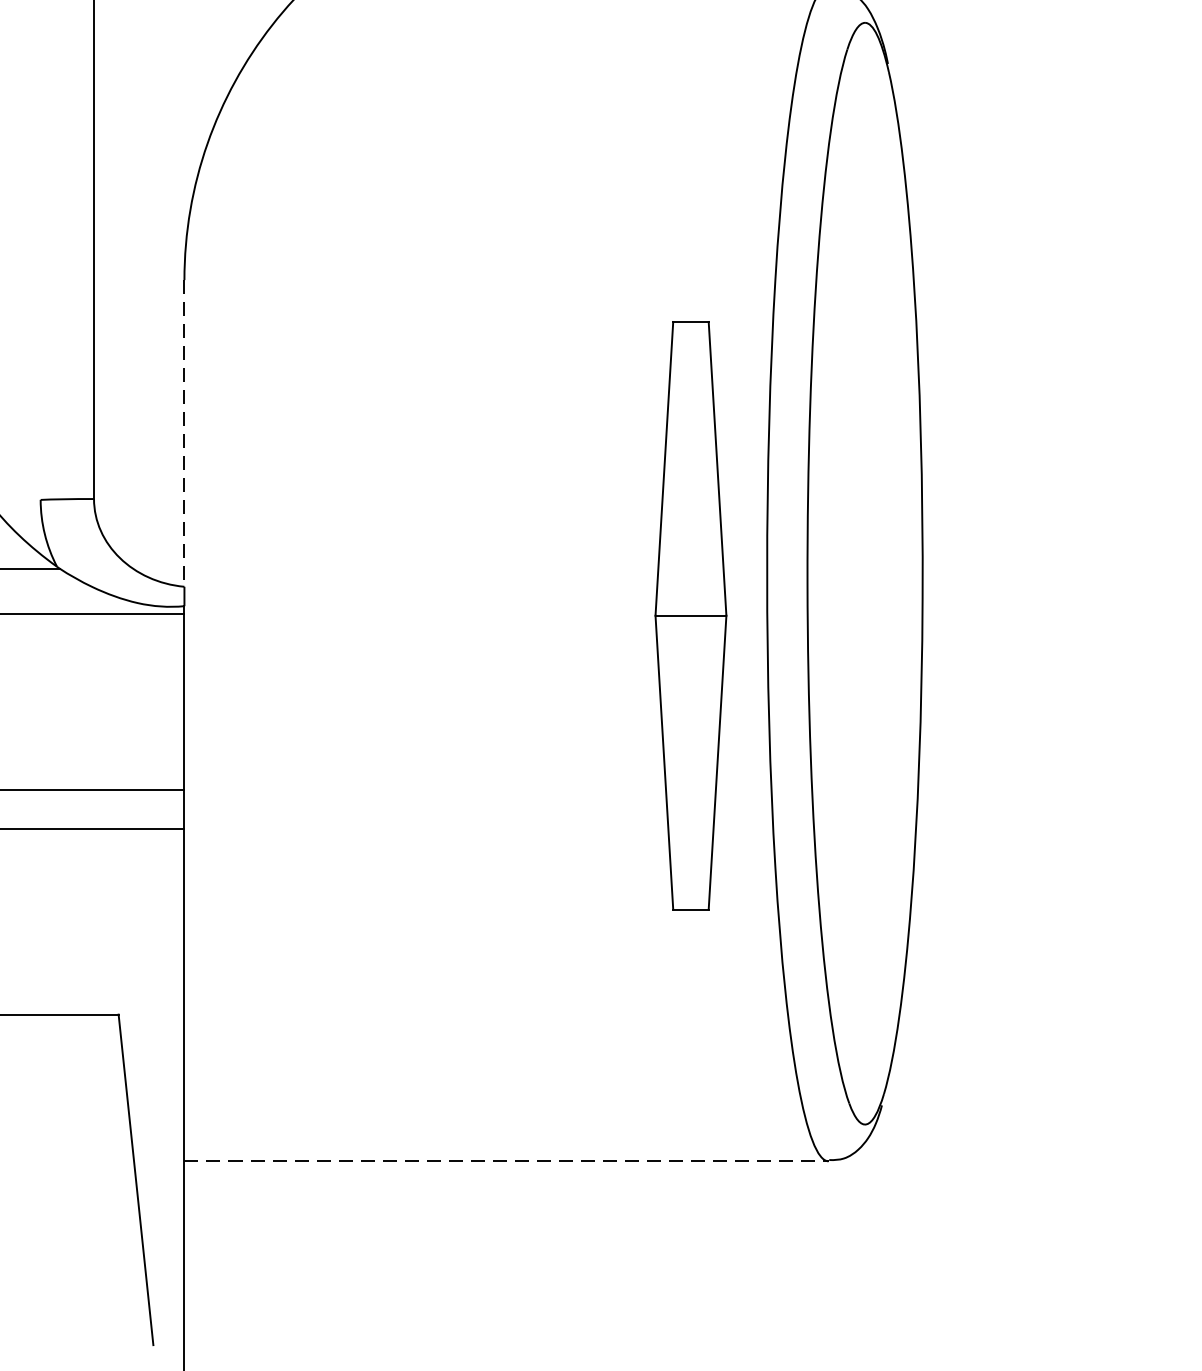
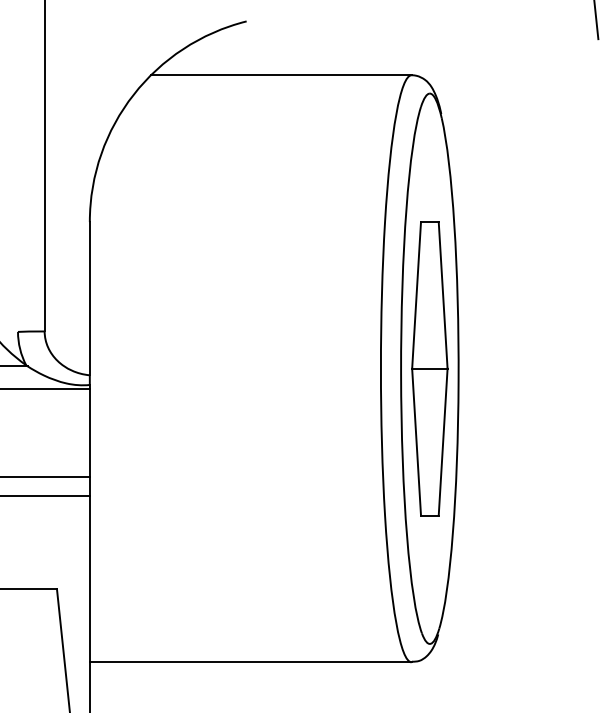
line: (183, 433) -> (89, 298), dashed -> solid
part: (690, 615) -> (429, 368), moved
line: (506, 1161) -> (250, 662), dashed -> solid

